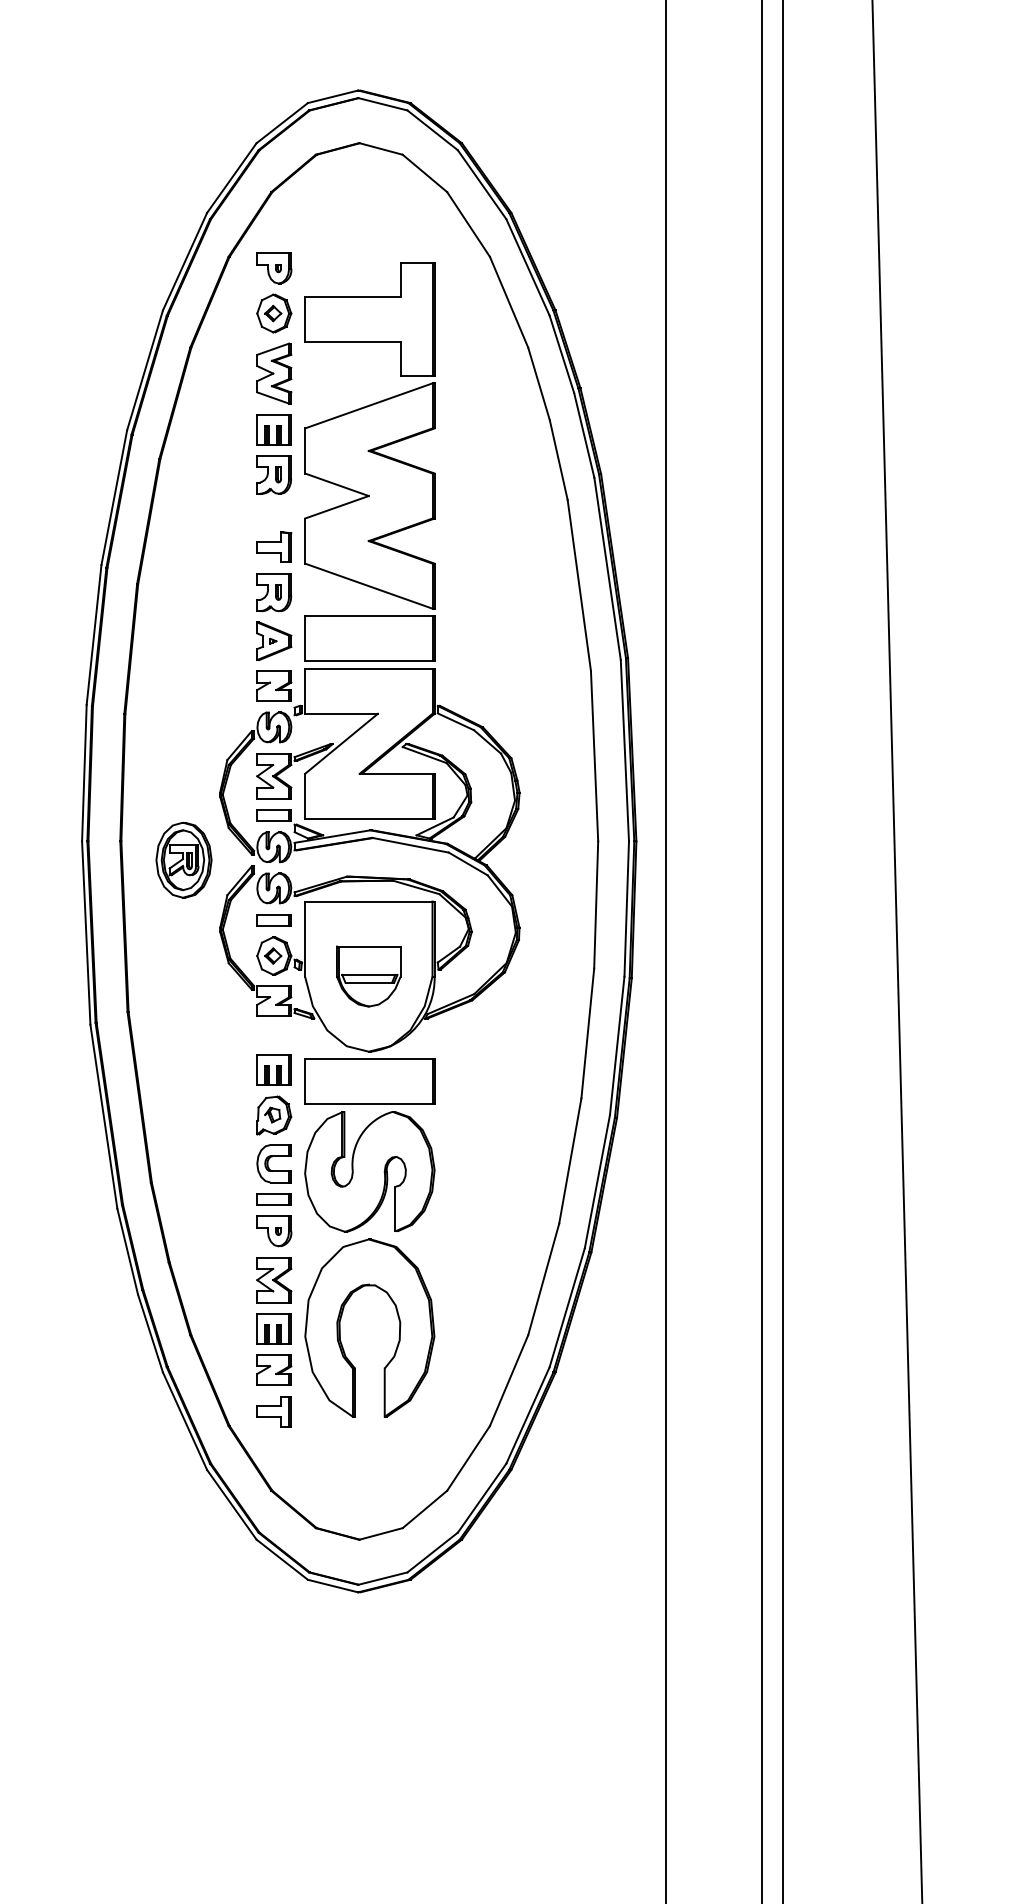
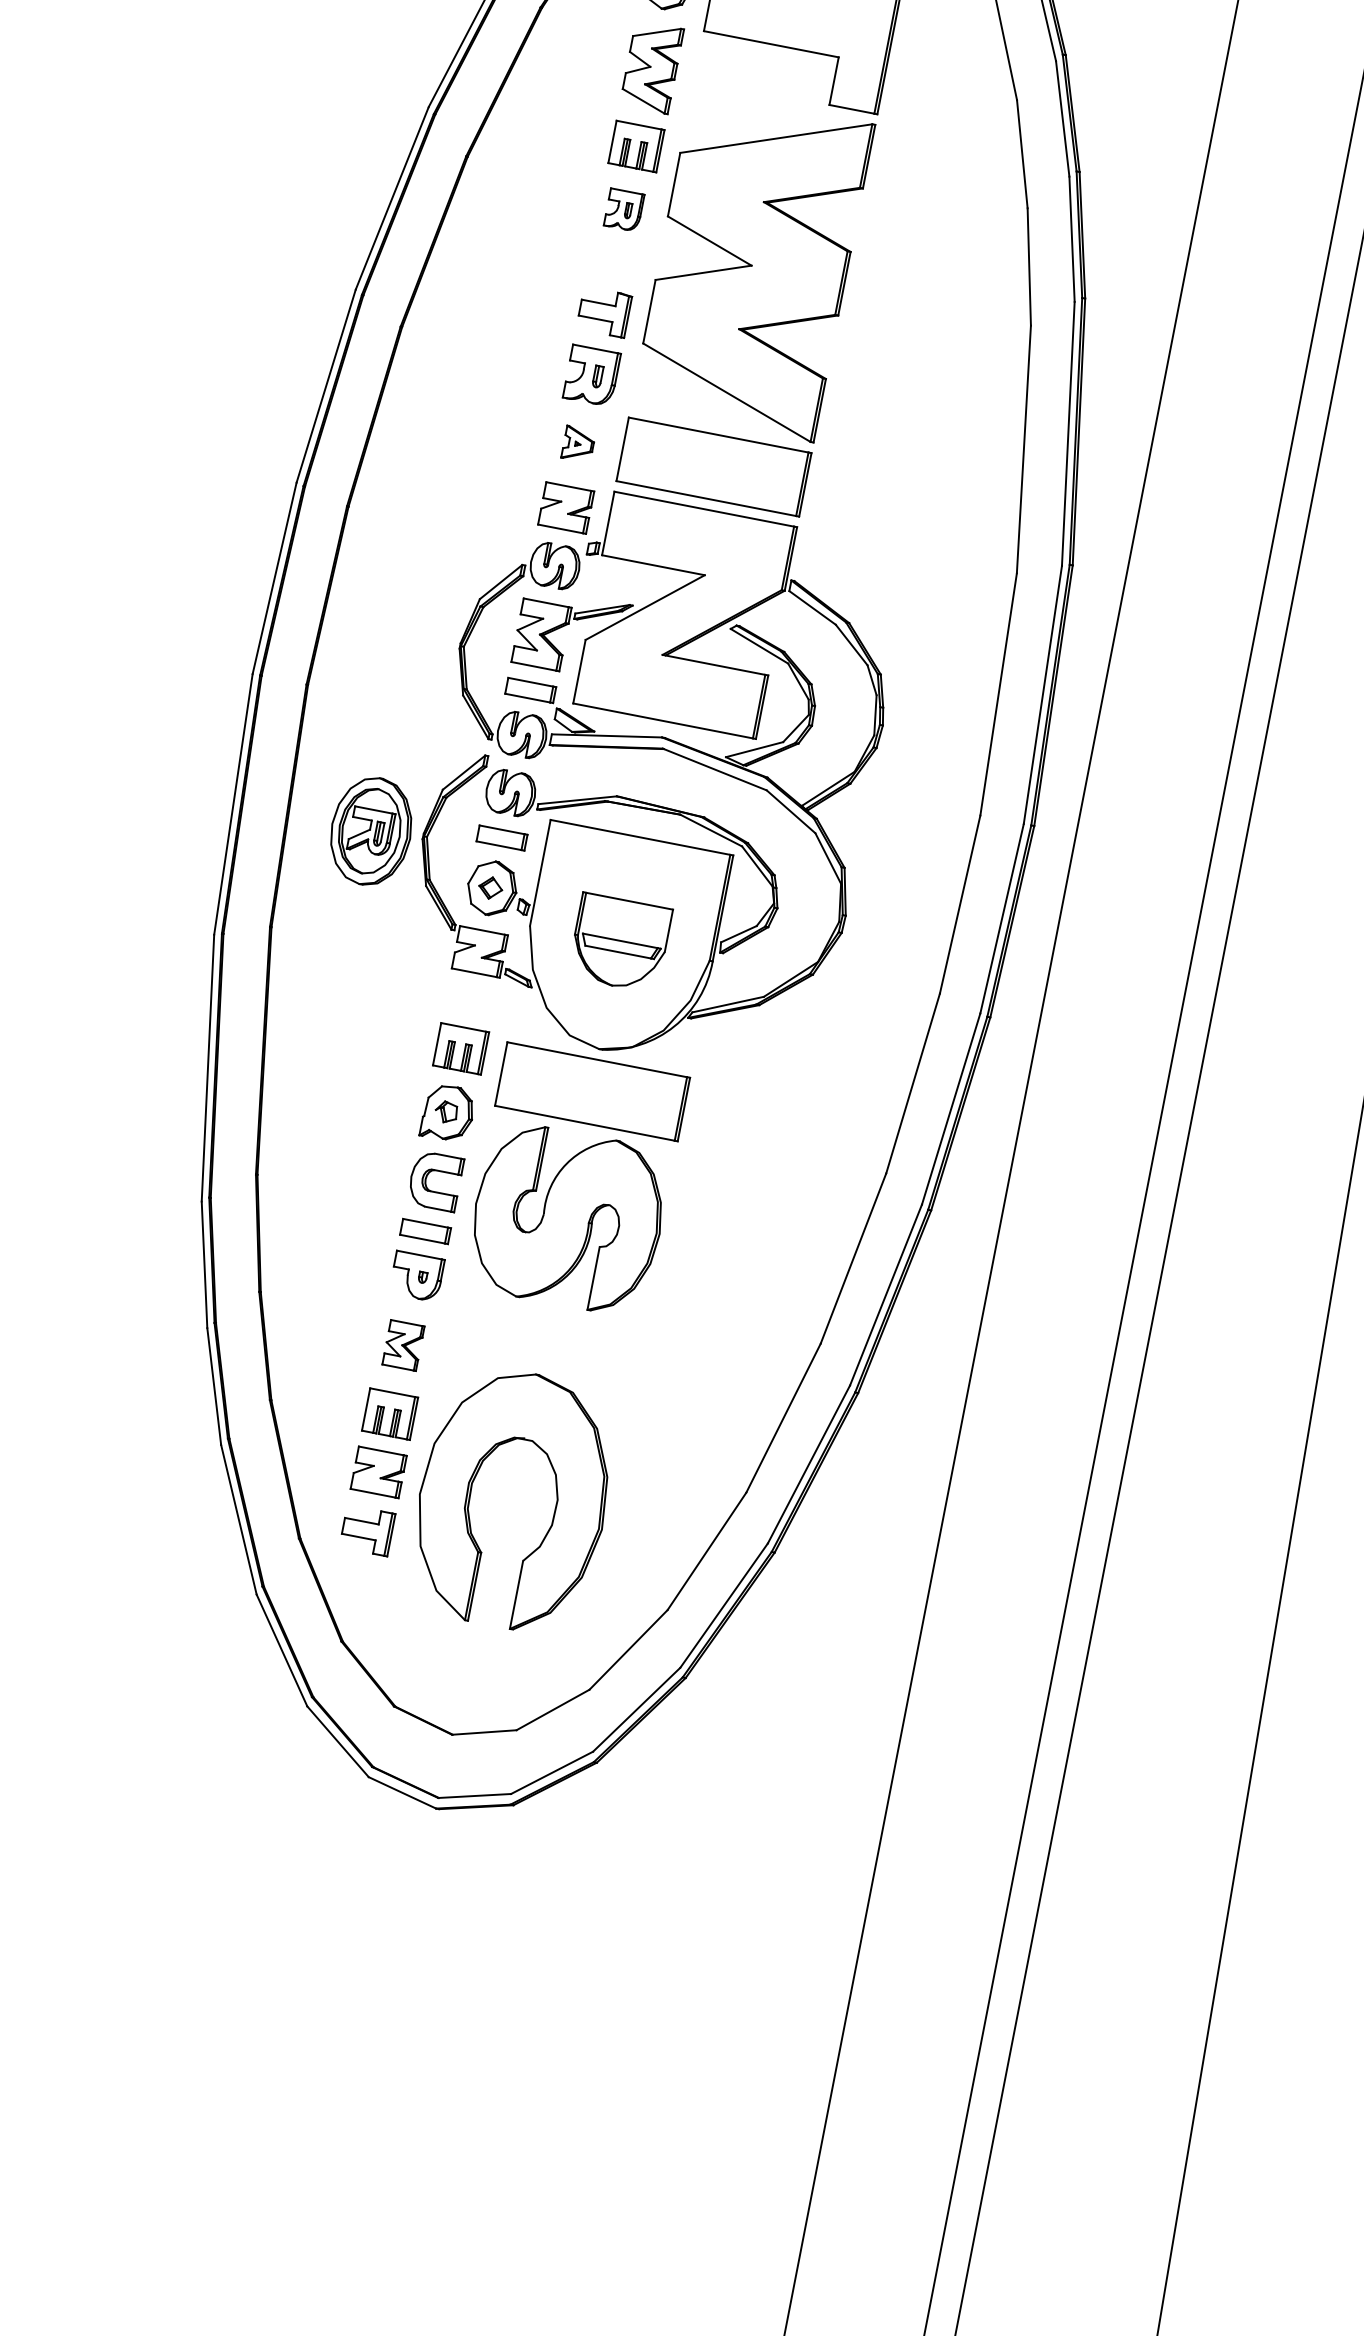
part: (274, 474) -> (624, 209), size x0.7
part: (274, 640) -> (579, 443), size x0.6
part: (183, 860) -> (370, 831), moved
part: (274, 1280) -> (403, 1345), size x0.7
part: (340, 1327) -> (472, 1490), moved

